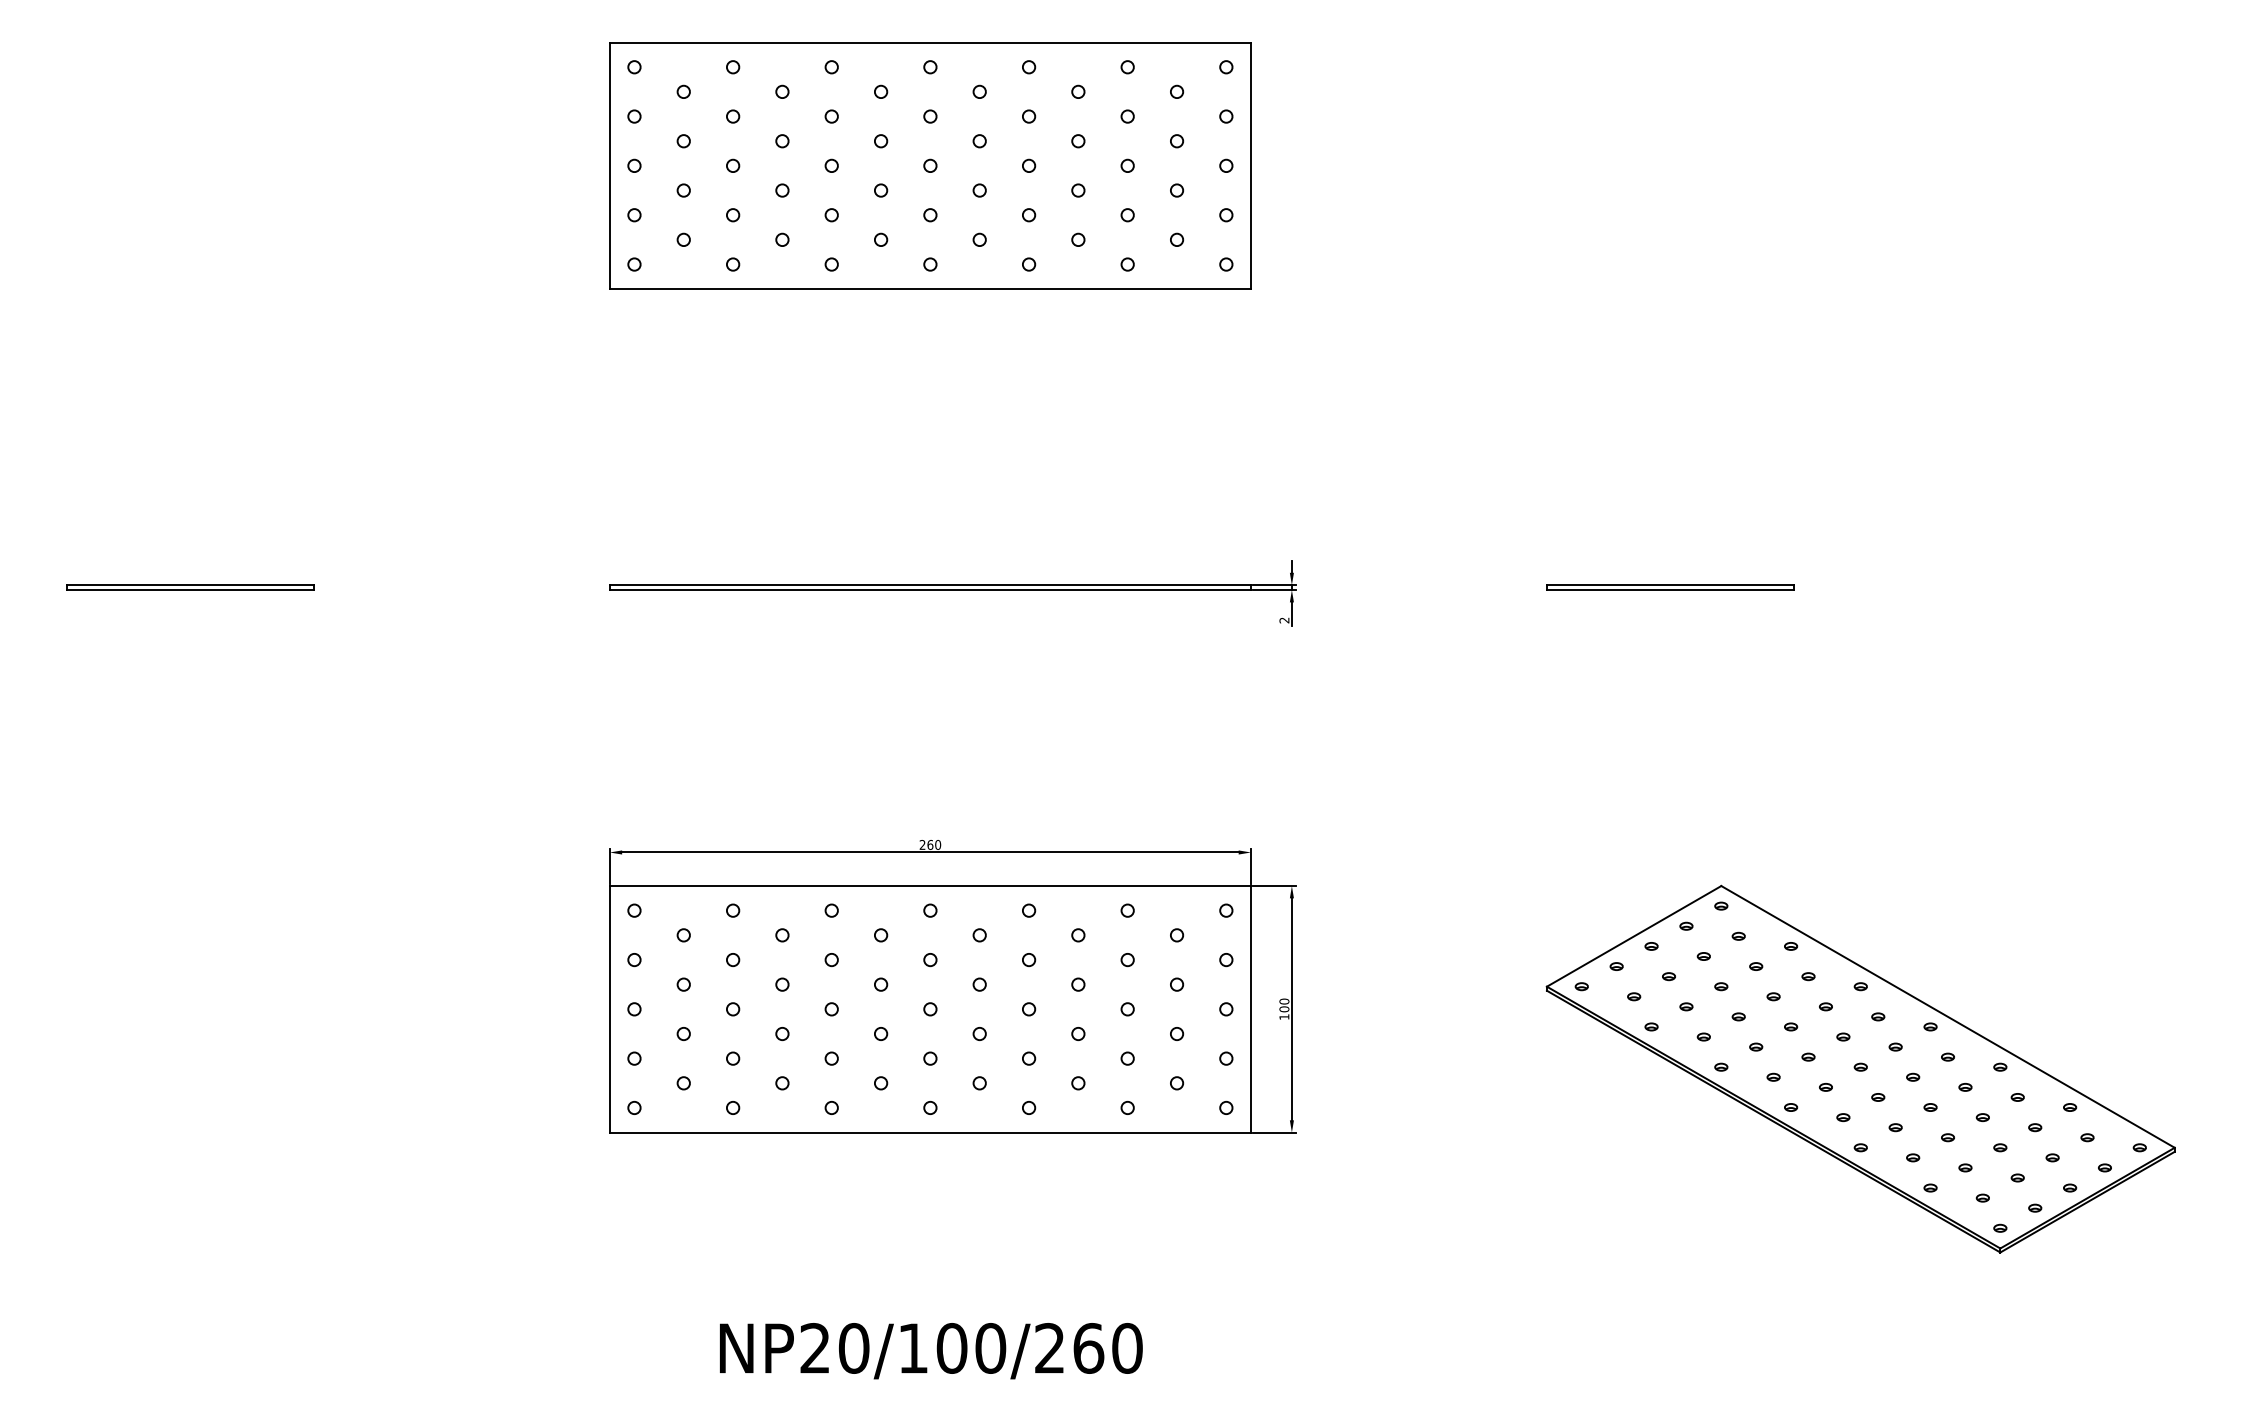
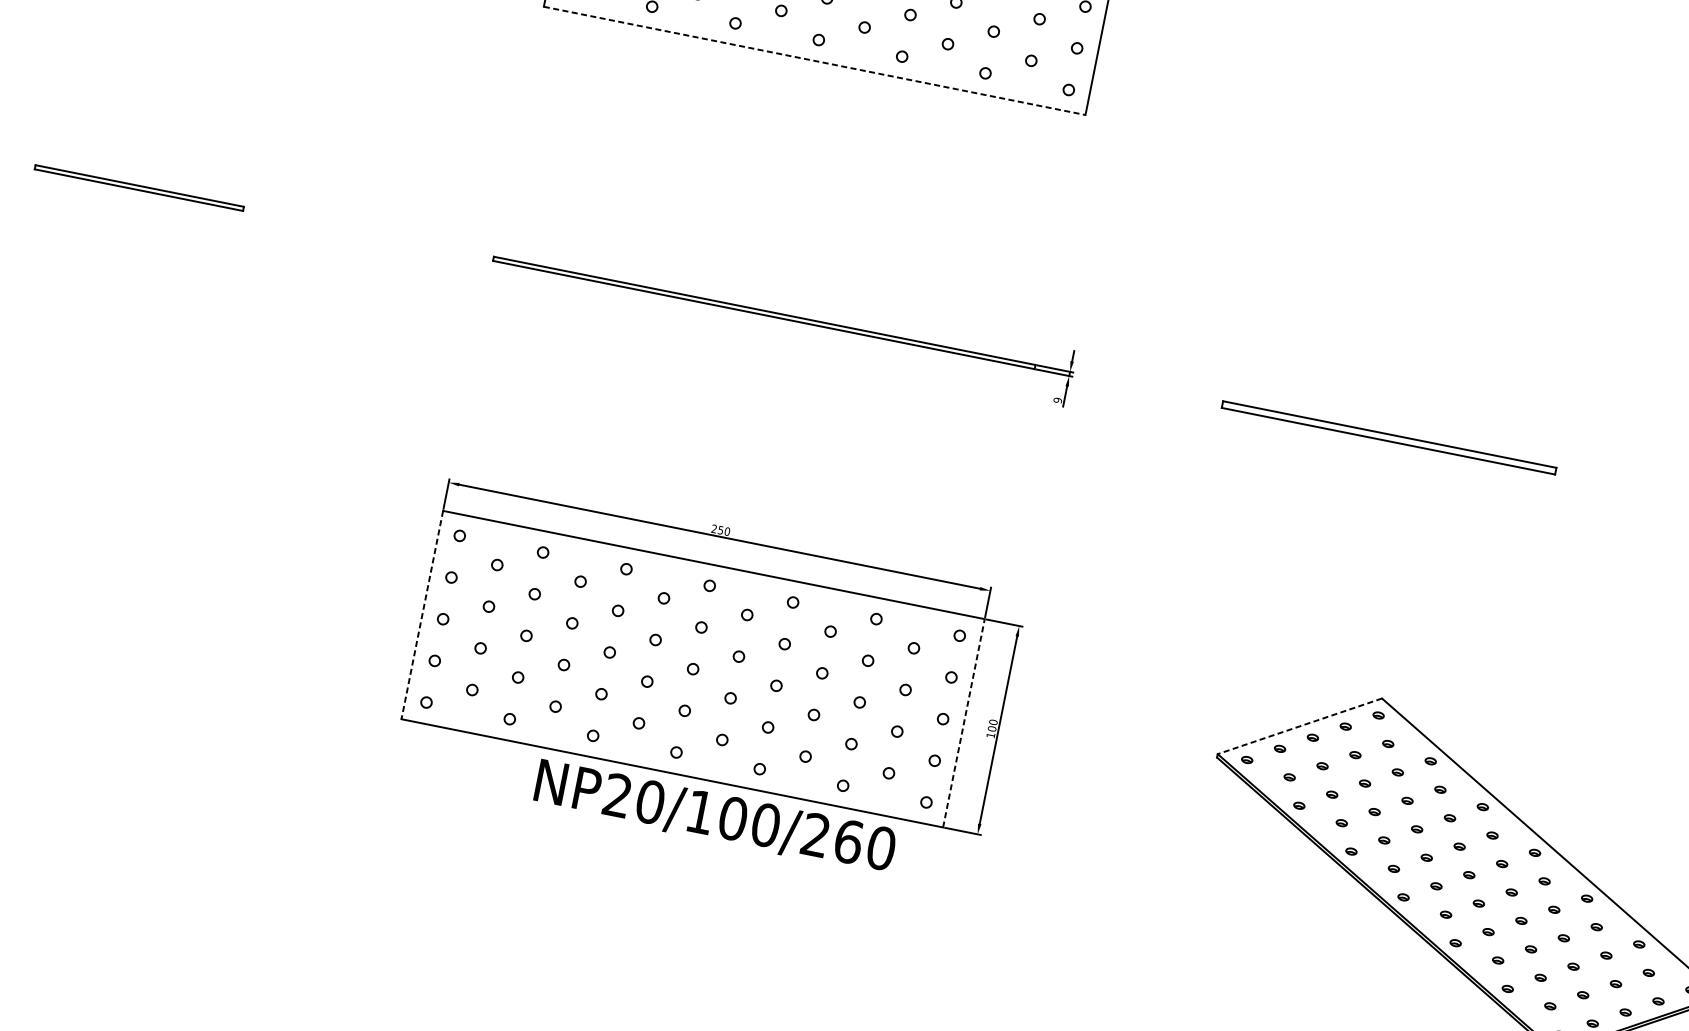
line: (930, 289) -> (814, 61), solid -> dashed
part: (1670, 587) -> (1389, 437), size x1.6
text: (1284, 620) -> (1057, 400), 2 -> 9
text: (930, 844) -> (721, 529), 260 -> 250
line: (1634, 936) -> (1300, 726), solid -> dashed
line: (1251, 1008) -> (964, 722), solid -> dashed
line: (609, 1009) -> (422, 615), solid -> dashed
text: (931, 1351) -> (715, 817), moved

